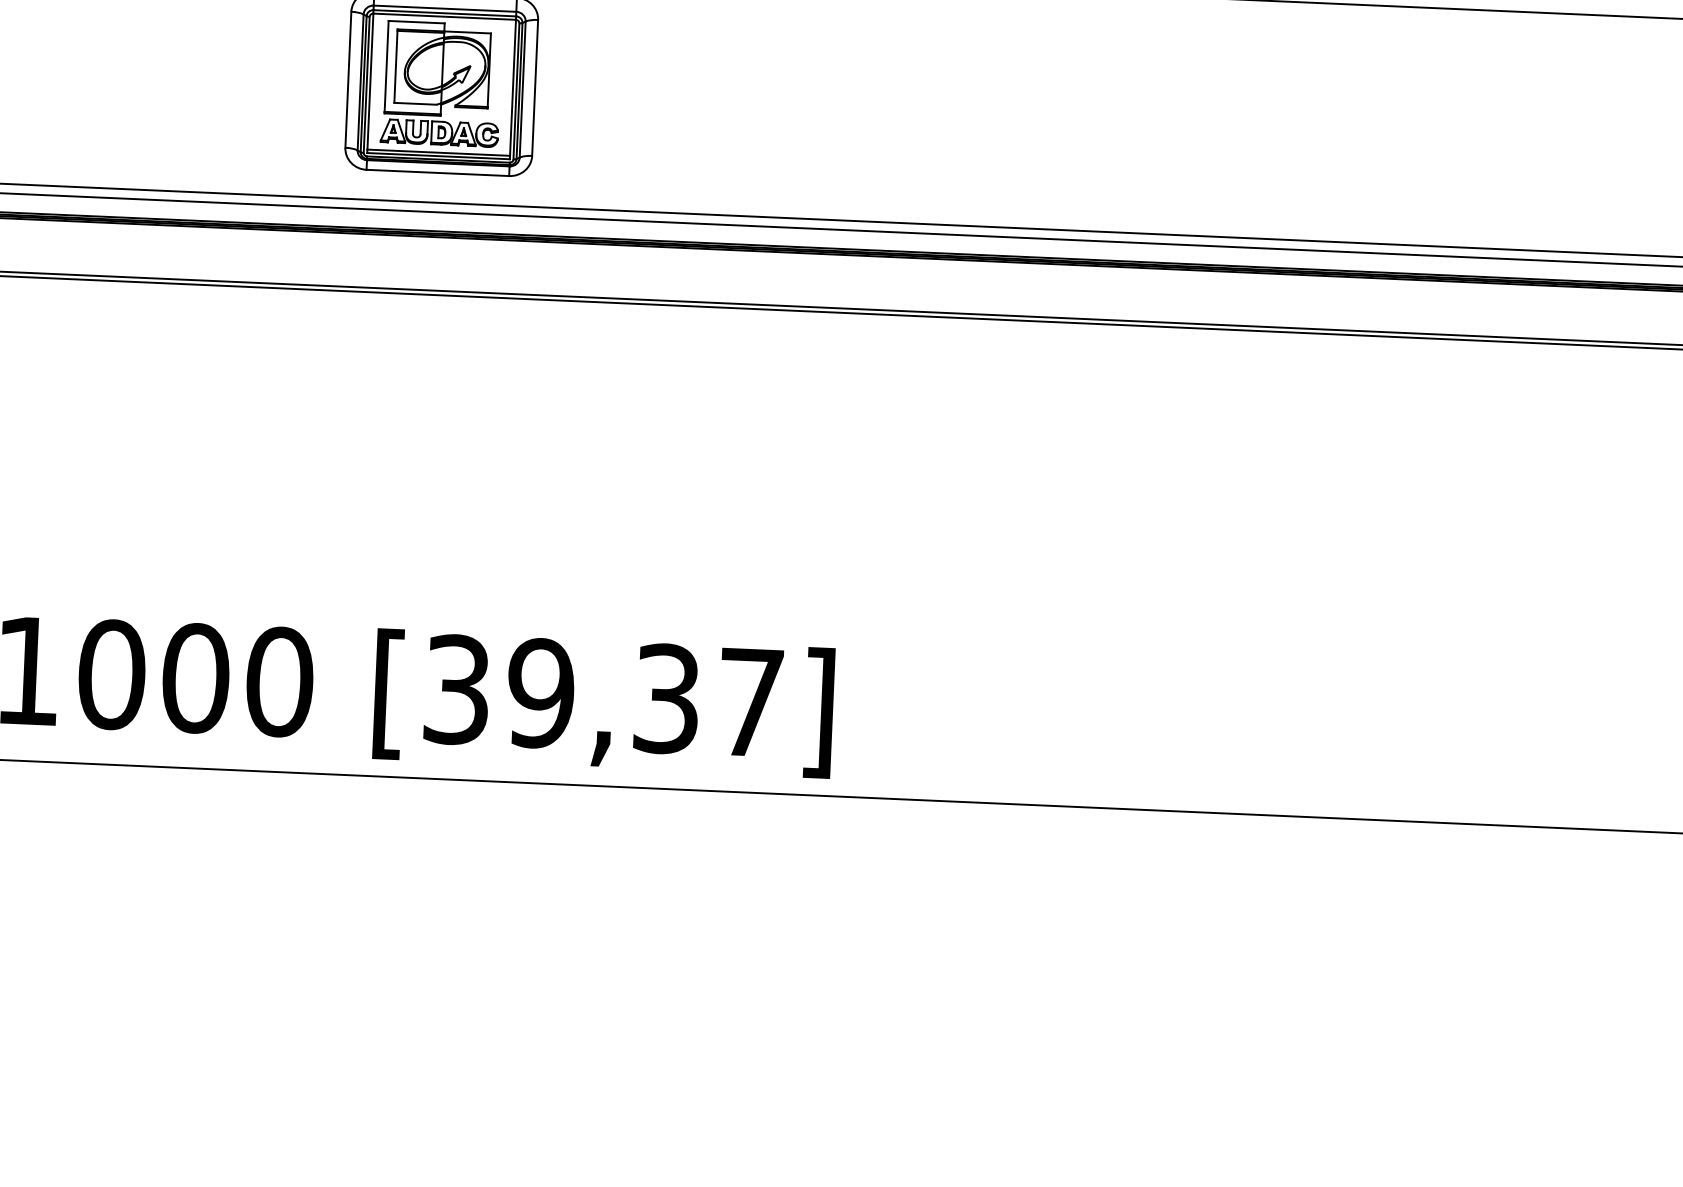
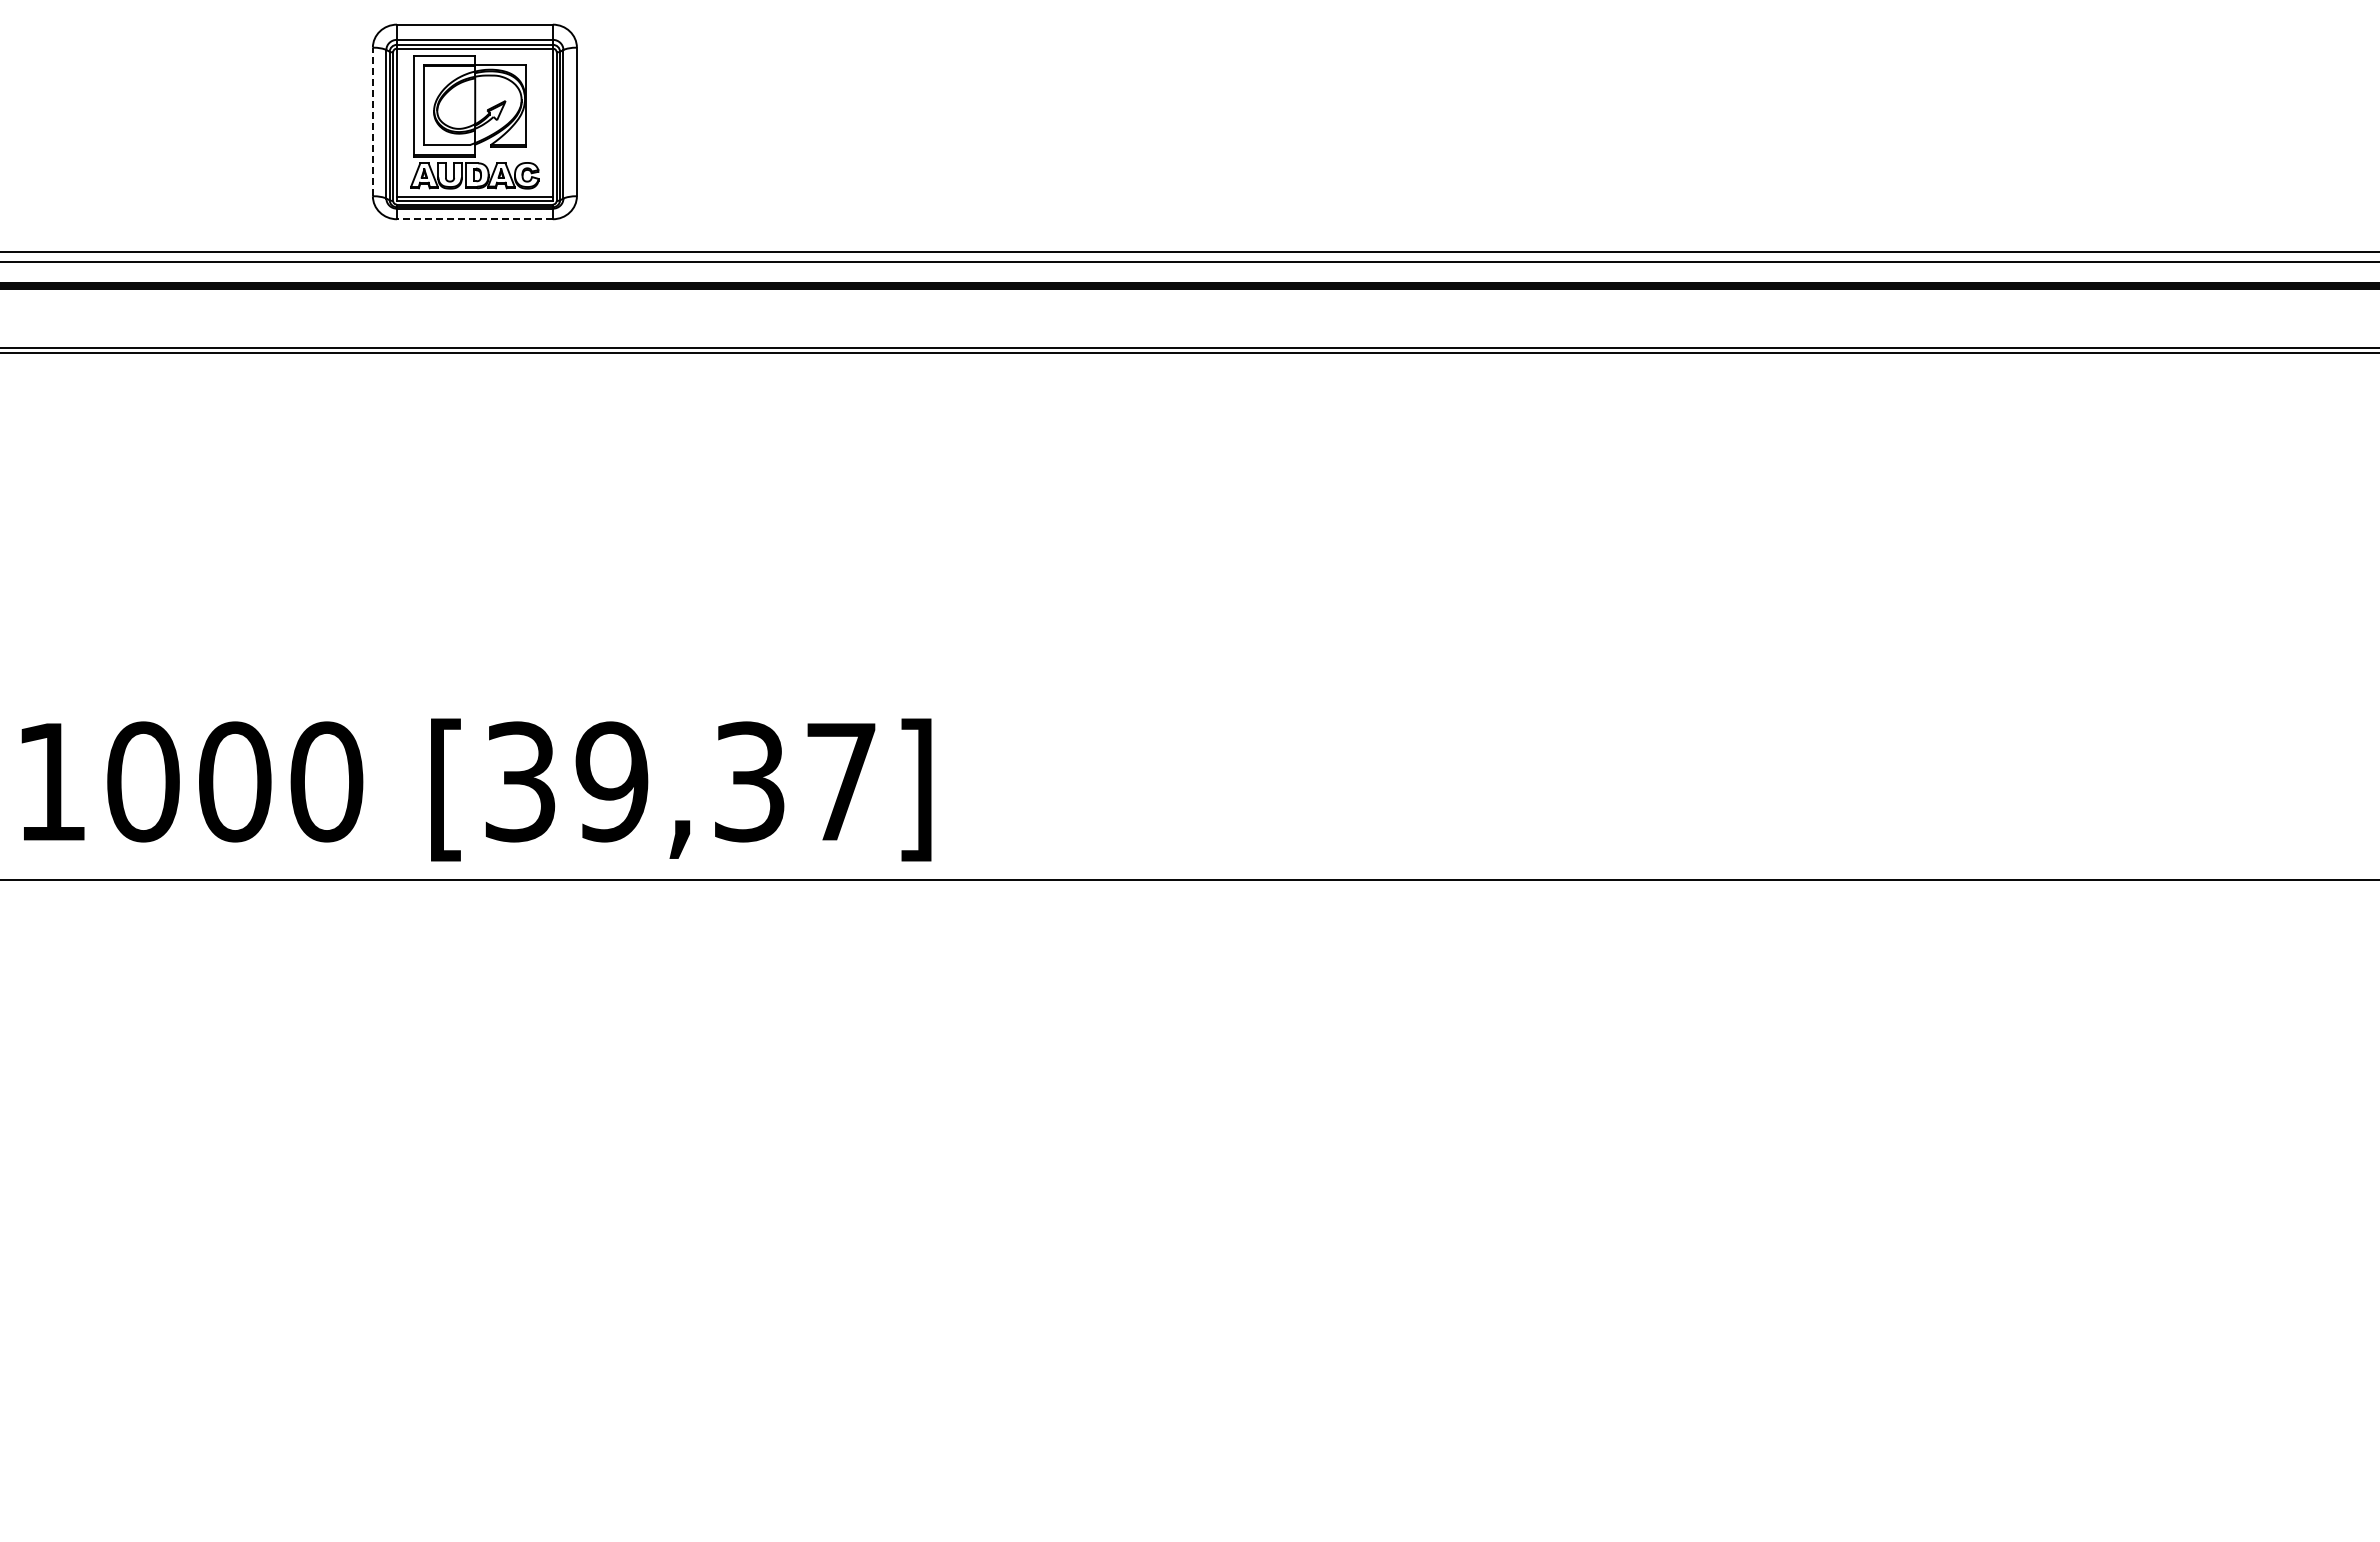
line: (348, 79) -> (372, 121), solid -> dashed
line: (437, 173) -> (474, 219), solid -> dashed

